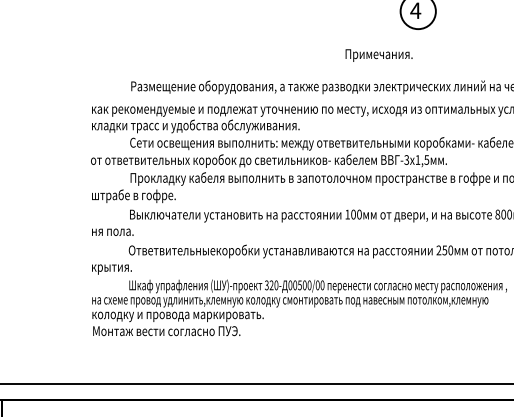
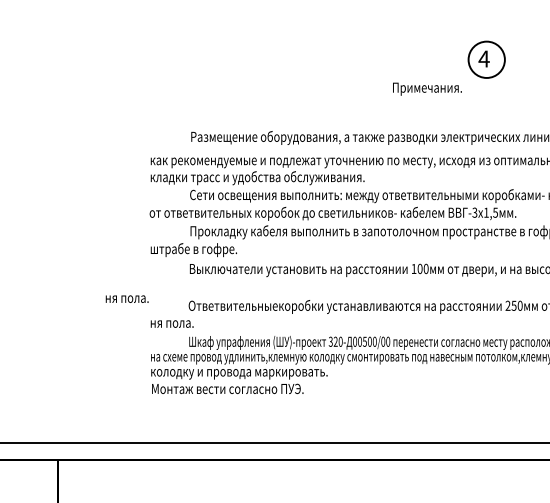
text: (379, 54) -> (427, 88), moved
text: (112, 231) -> (126, 298), moved
text: (114, 269) -> (173, 325), крытия. -> ня пола.

